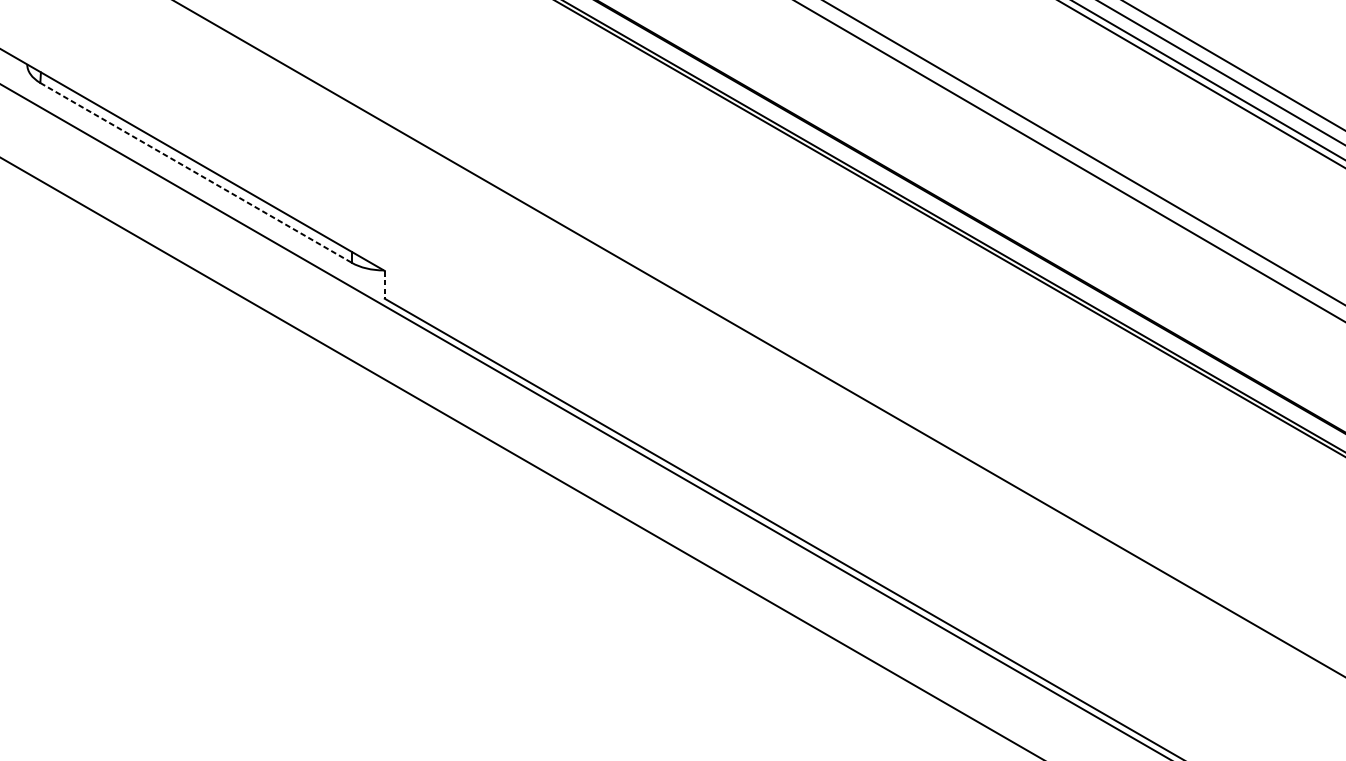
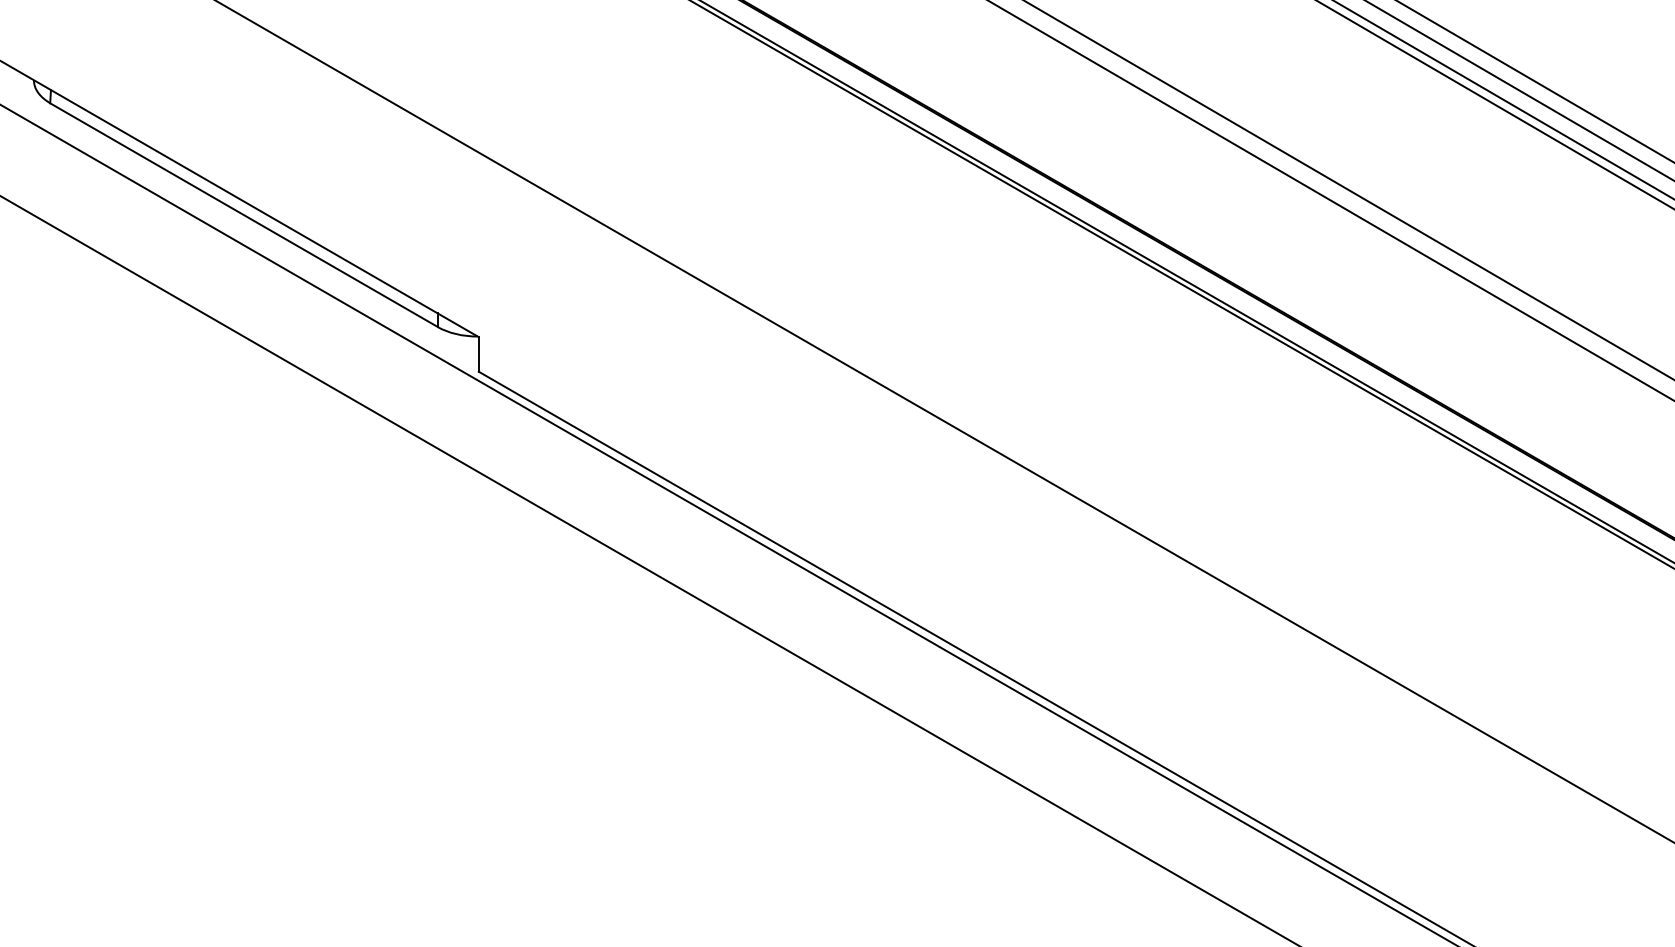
line: (196, 173) -> (244, 215), dashed -> solid
line: (384, 284) -> (478, 354), dashed -> solid

